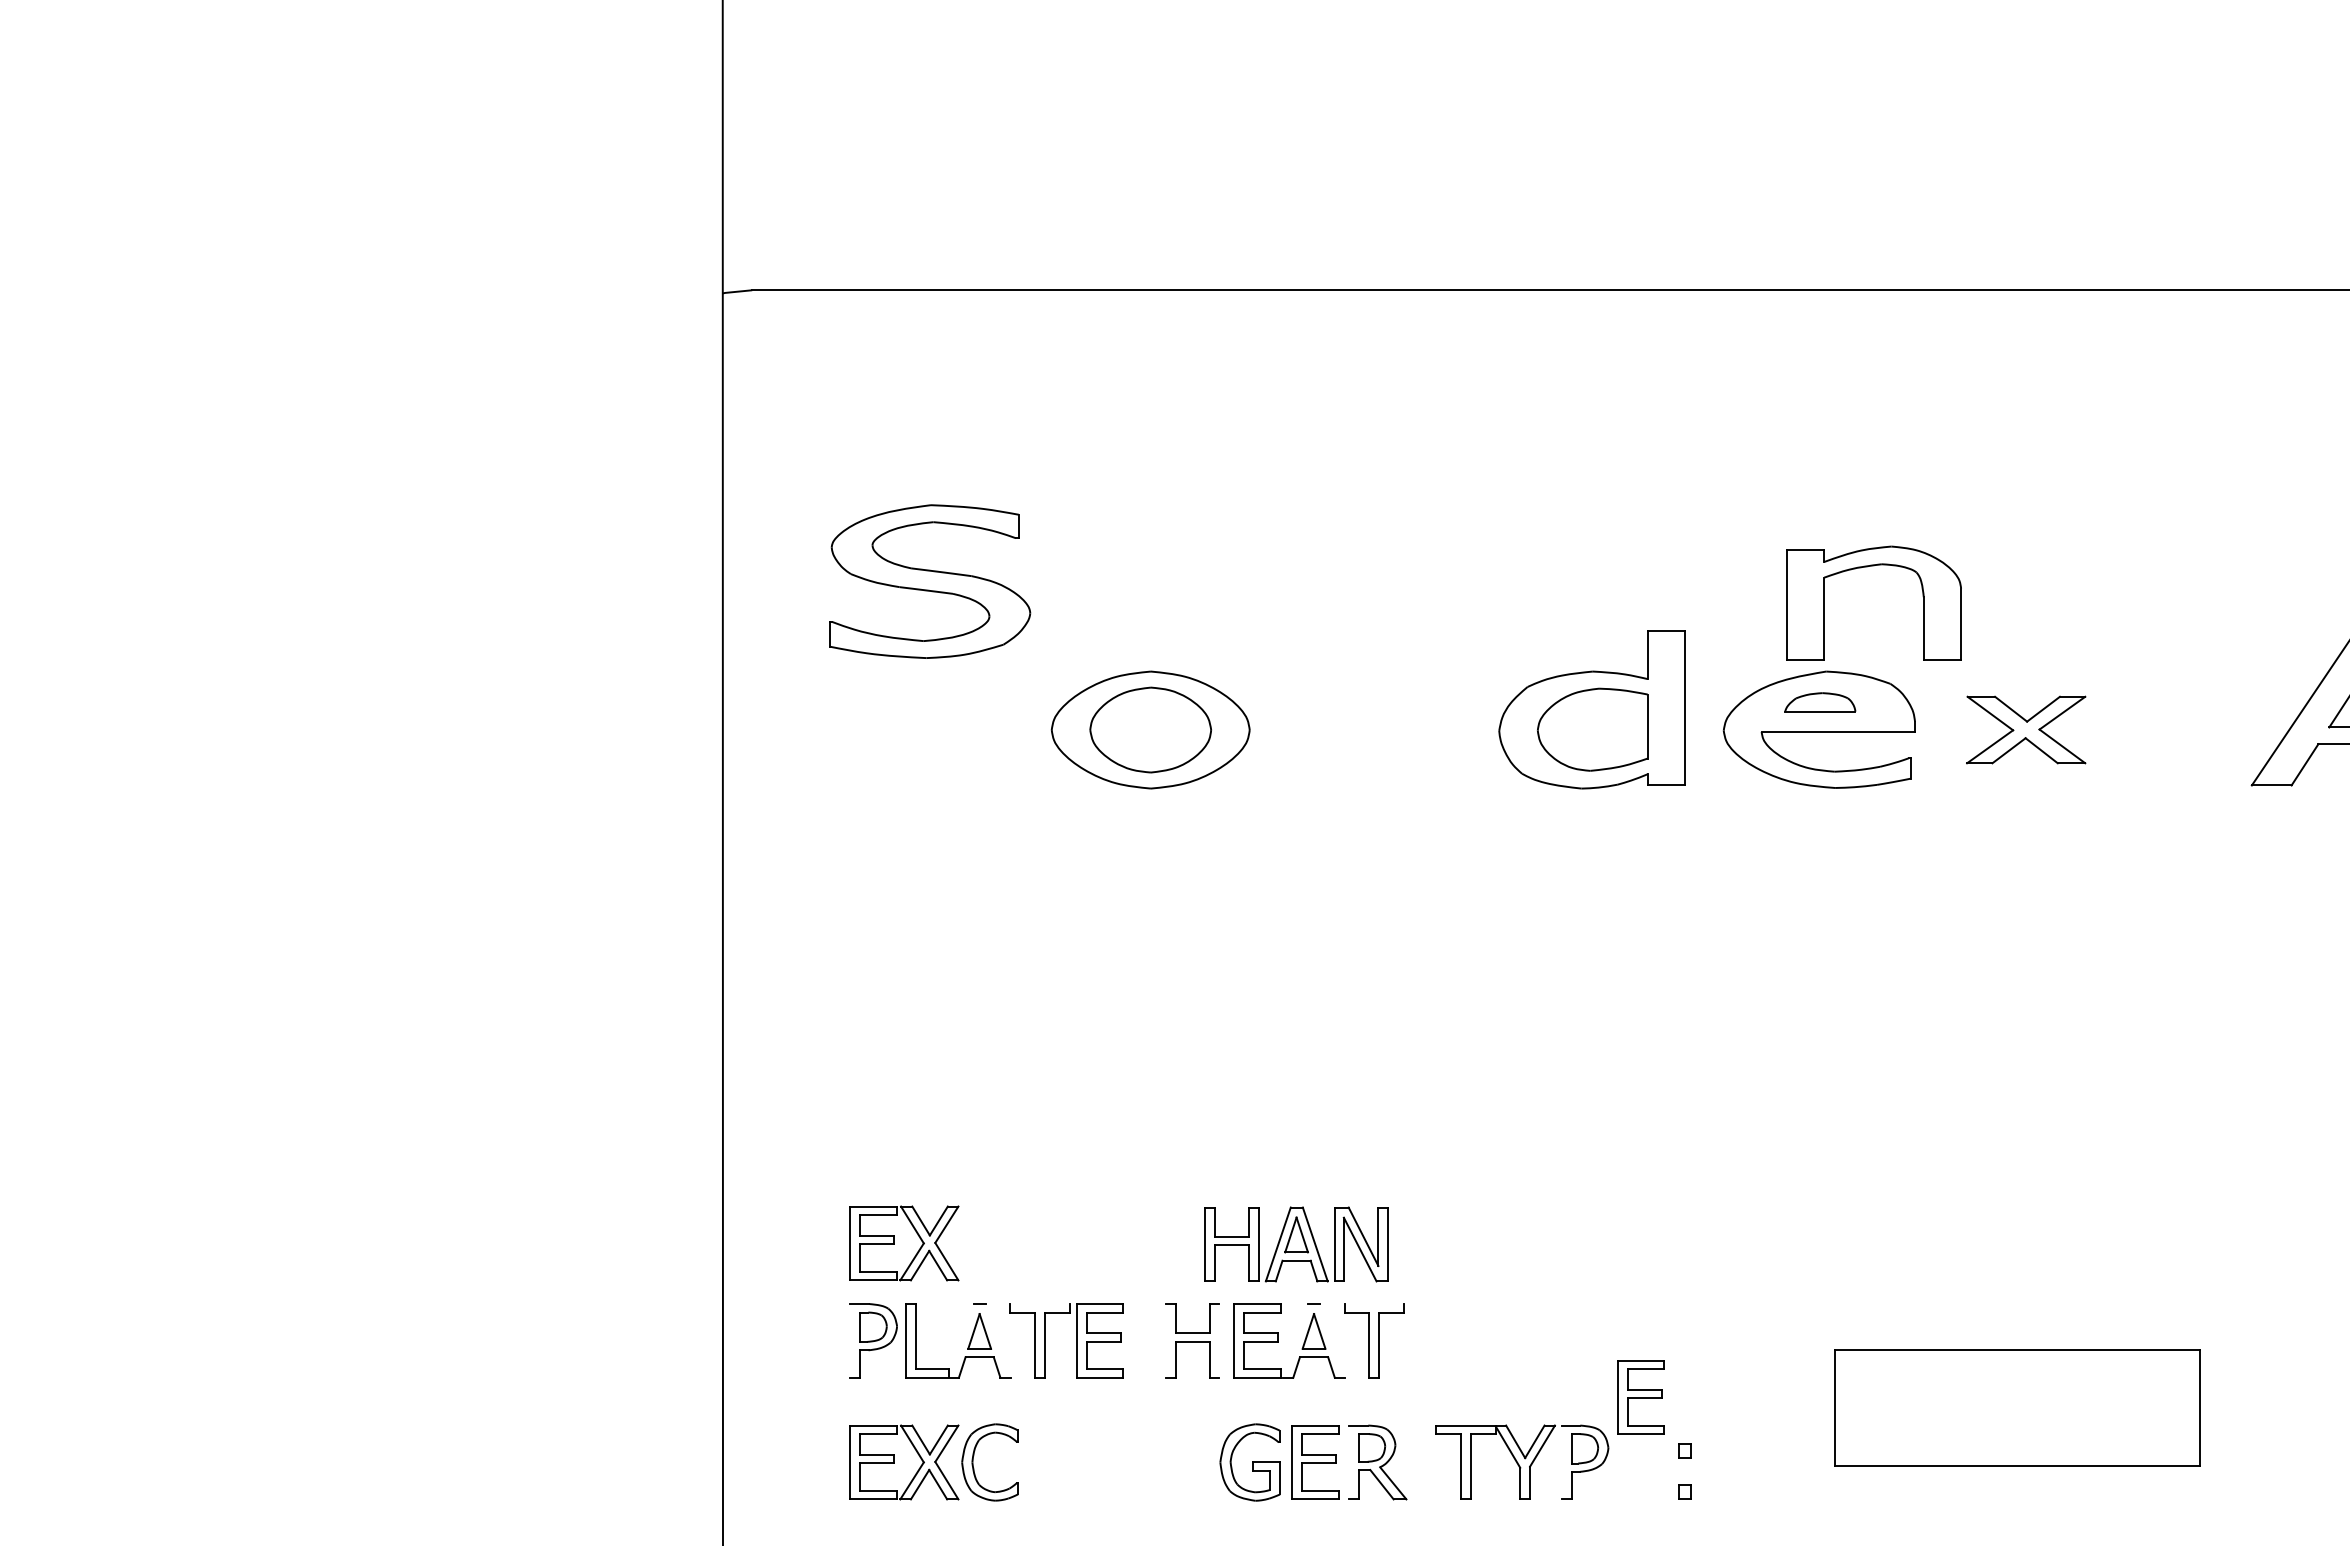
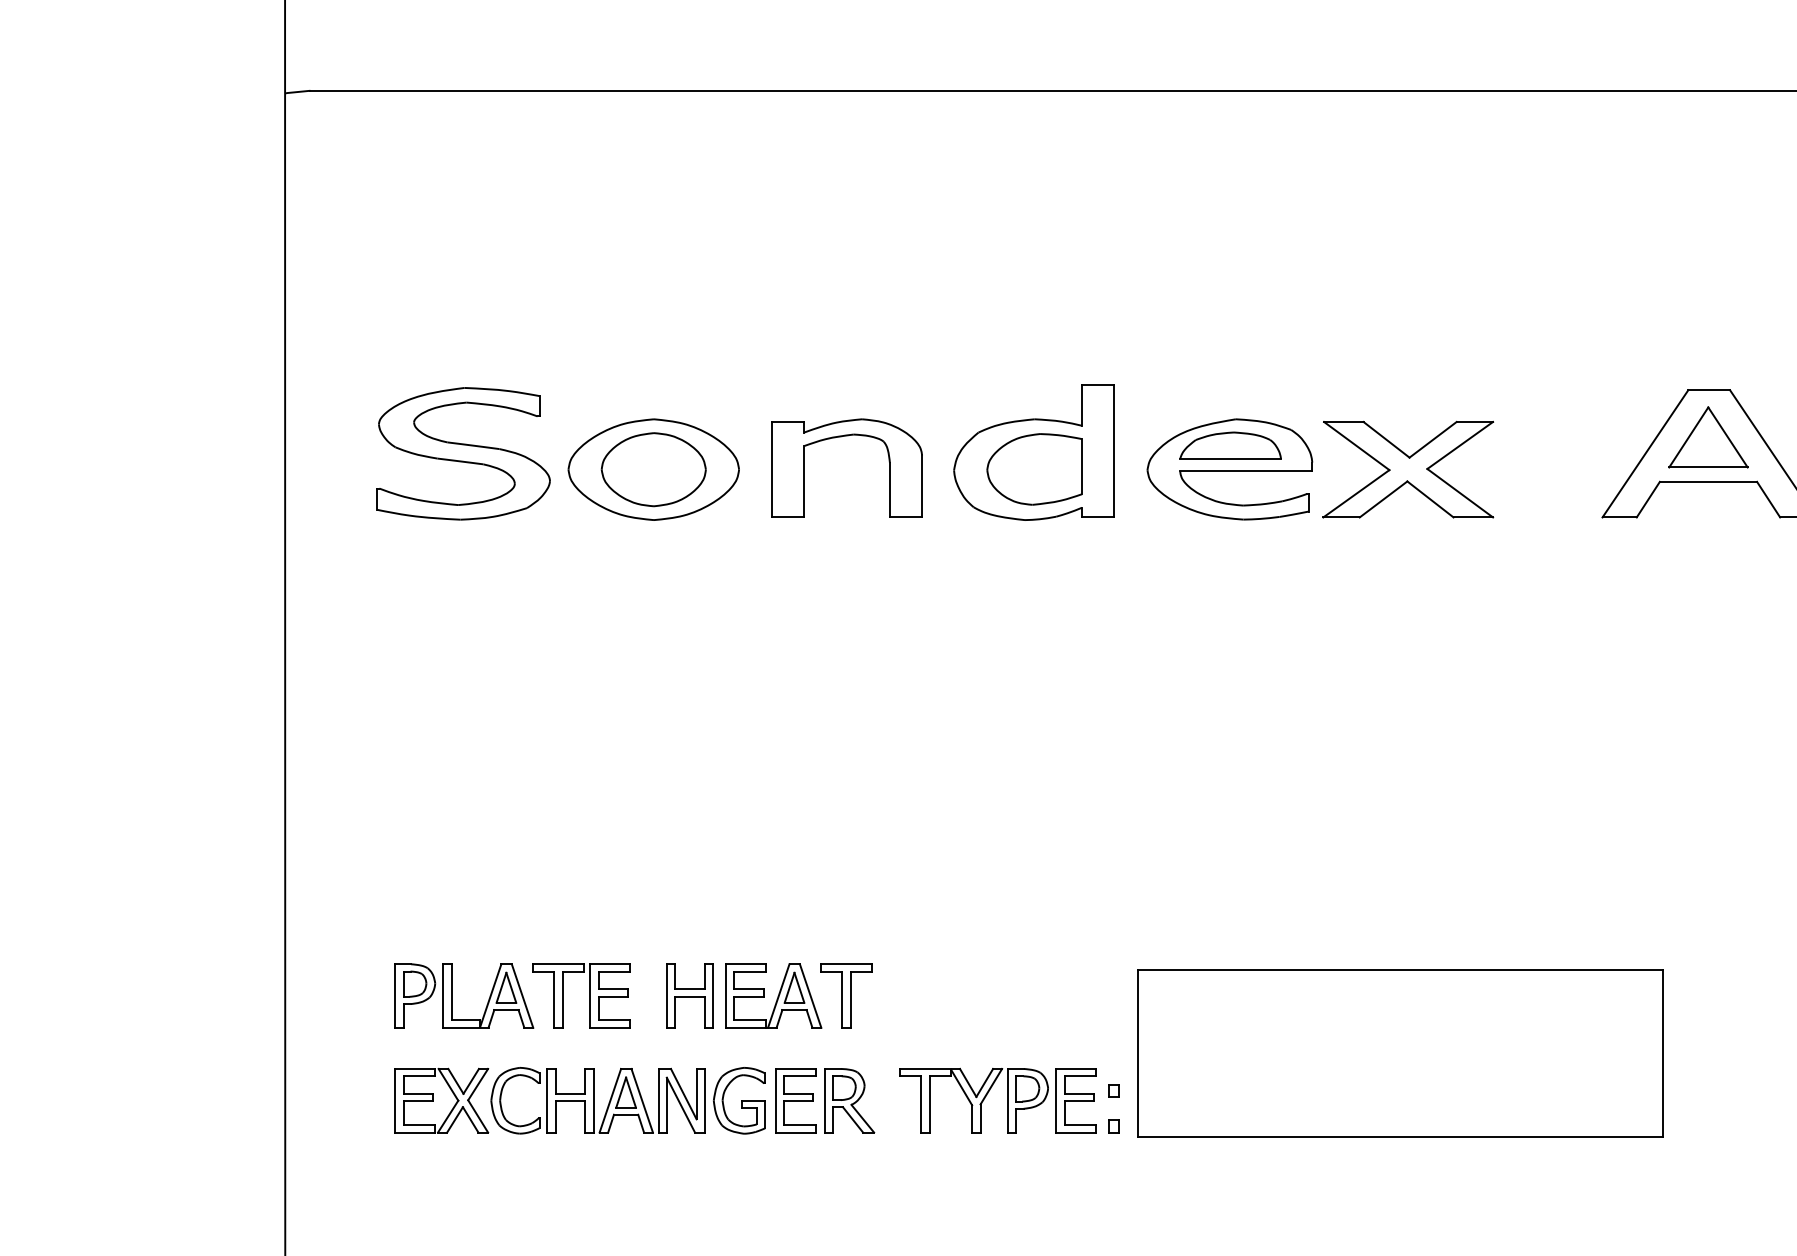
part: (1867, 567) -> (841, 437), moved
part: (930, 581) -> (464, 453), moved
part: (1820, 702) -> (1230, 445), size x1.67
part: (2025, 729) -> (1407, 469), size x1.67
part: (894, 1243) -> (433, 912), removed
part: (1296, 1244) -> (626, 1100), moved
line: (1039, 1304) -> (557, 964), added
line: (1374, 1304) -> (846, 964), added
line: (850, 1340) -> (395, 995), added
line: (961, 1340) -> (490, 995), added
line: (997, 1340) -> (521, 995), added
line: (1165, 1340) -> (666, 995), added
line: (1219, 1340) -> (713, 995), added
line: (1295, 1340) -> (778, 995), added
line: (1332, 1340) -> (810, 995), added
part: (1640, 1397) -> (1075, 1100), moved
part: (2017, 1407) -> (1400, 1053), size x1.67
line: (1349, 1462) -> (825, 1100), added
line: (1561, 1462) -> (1007, 1100), added

